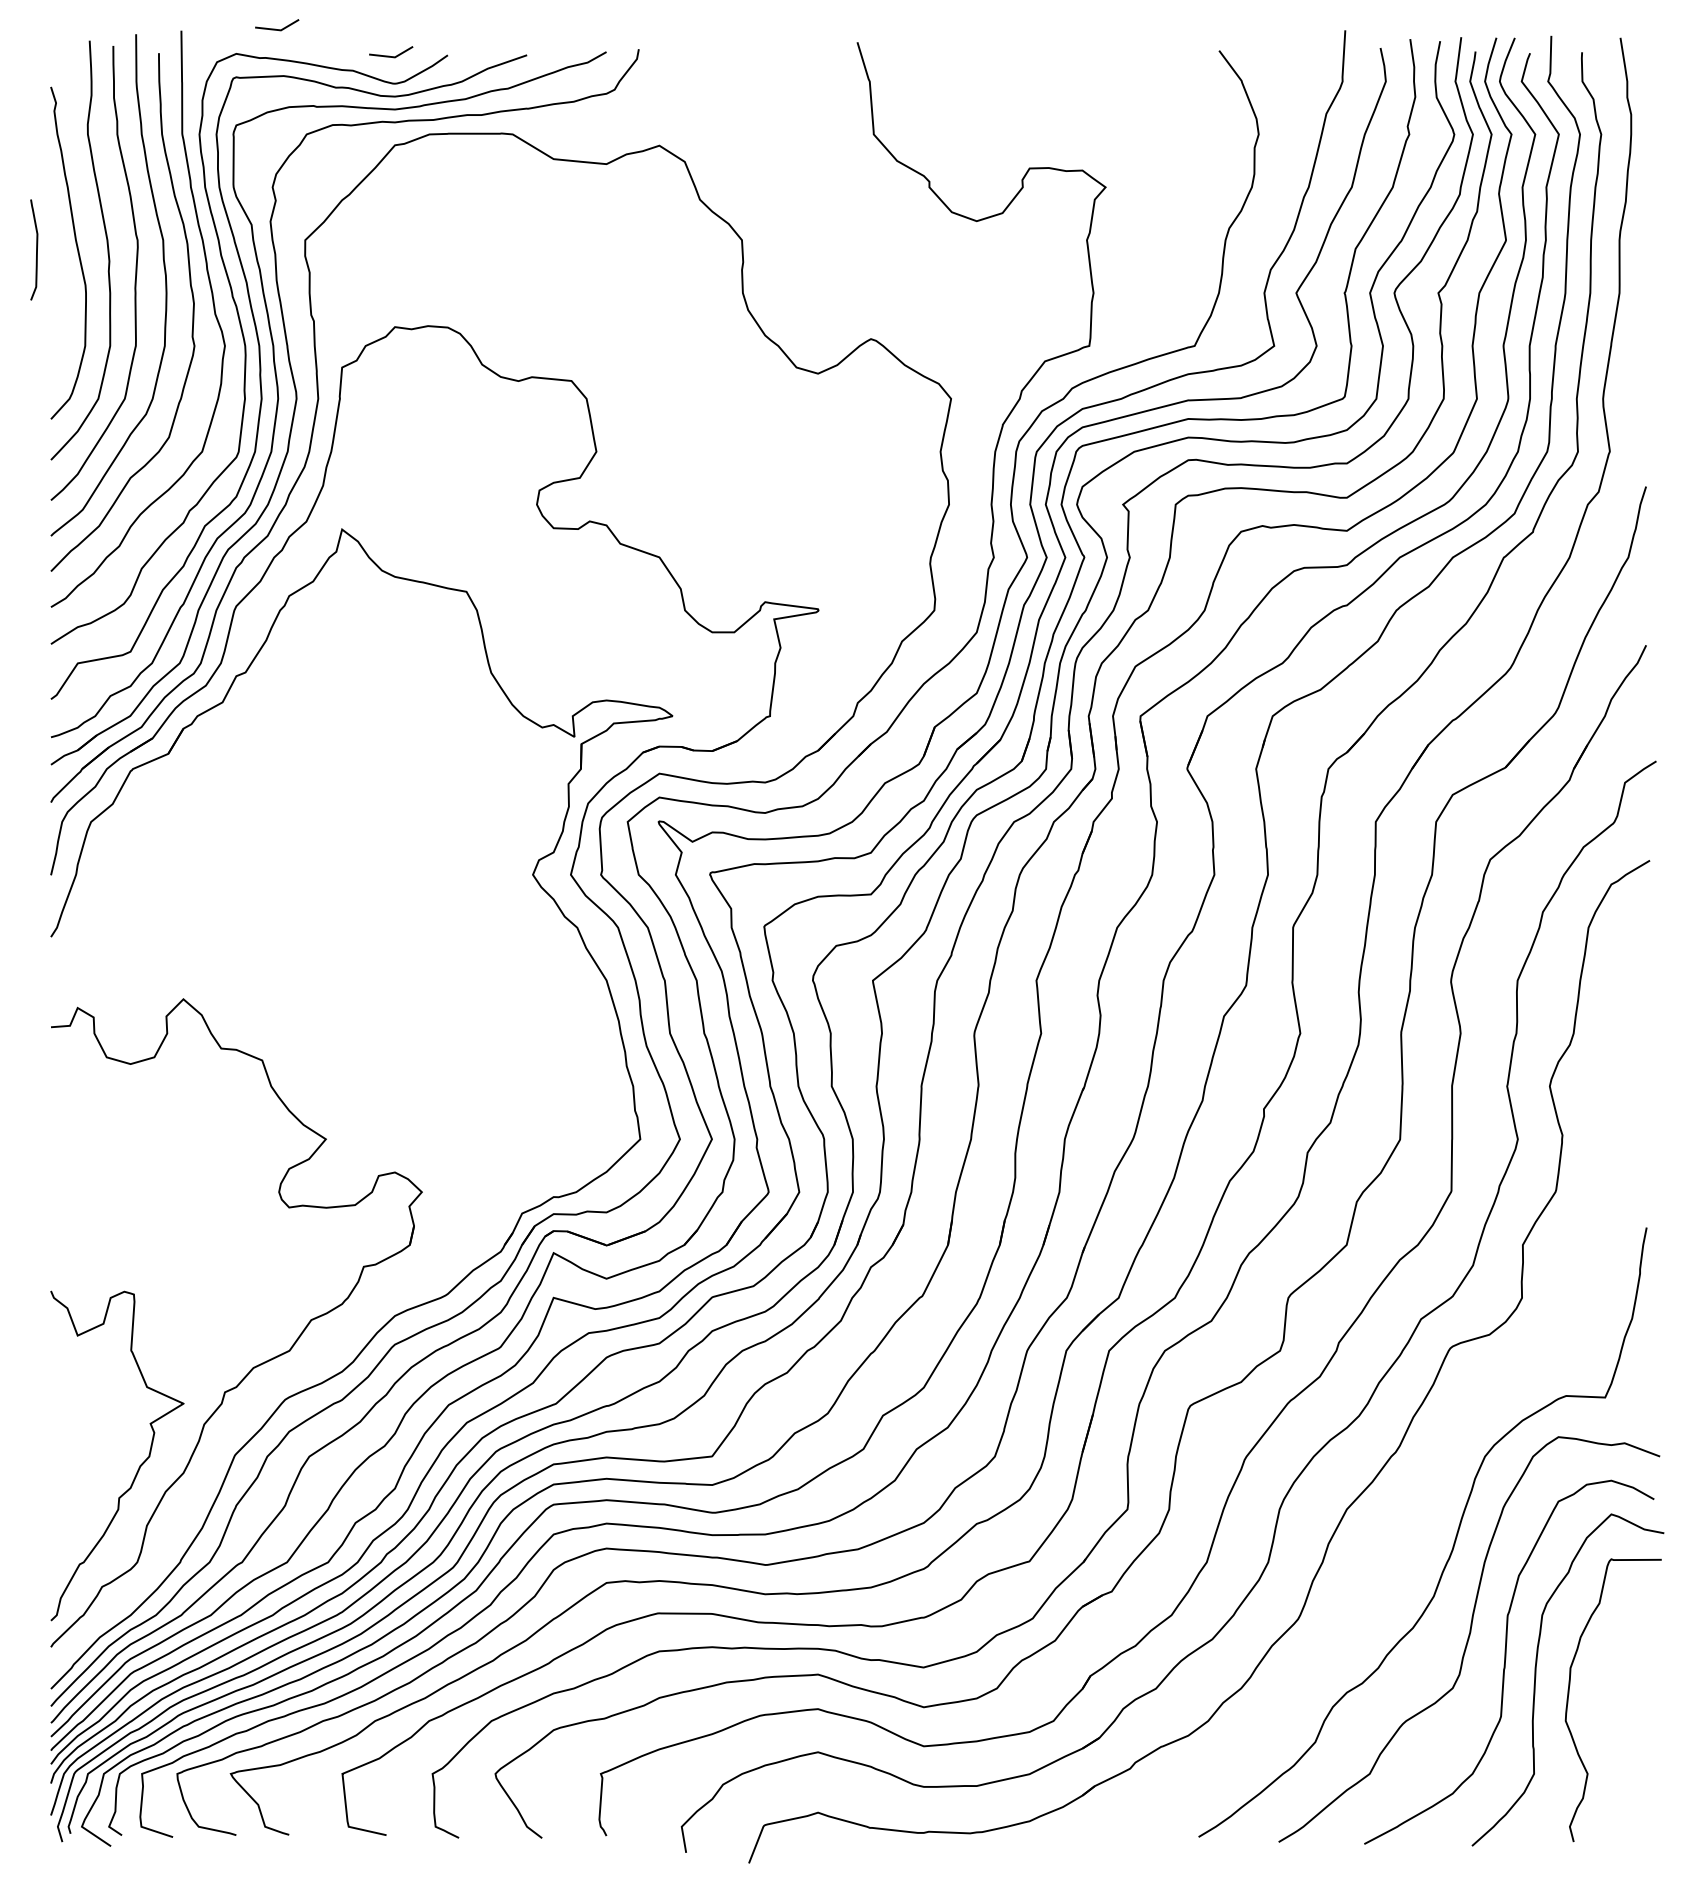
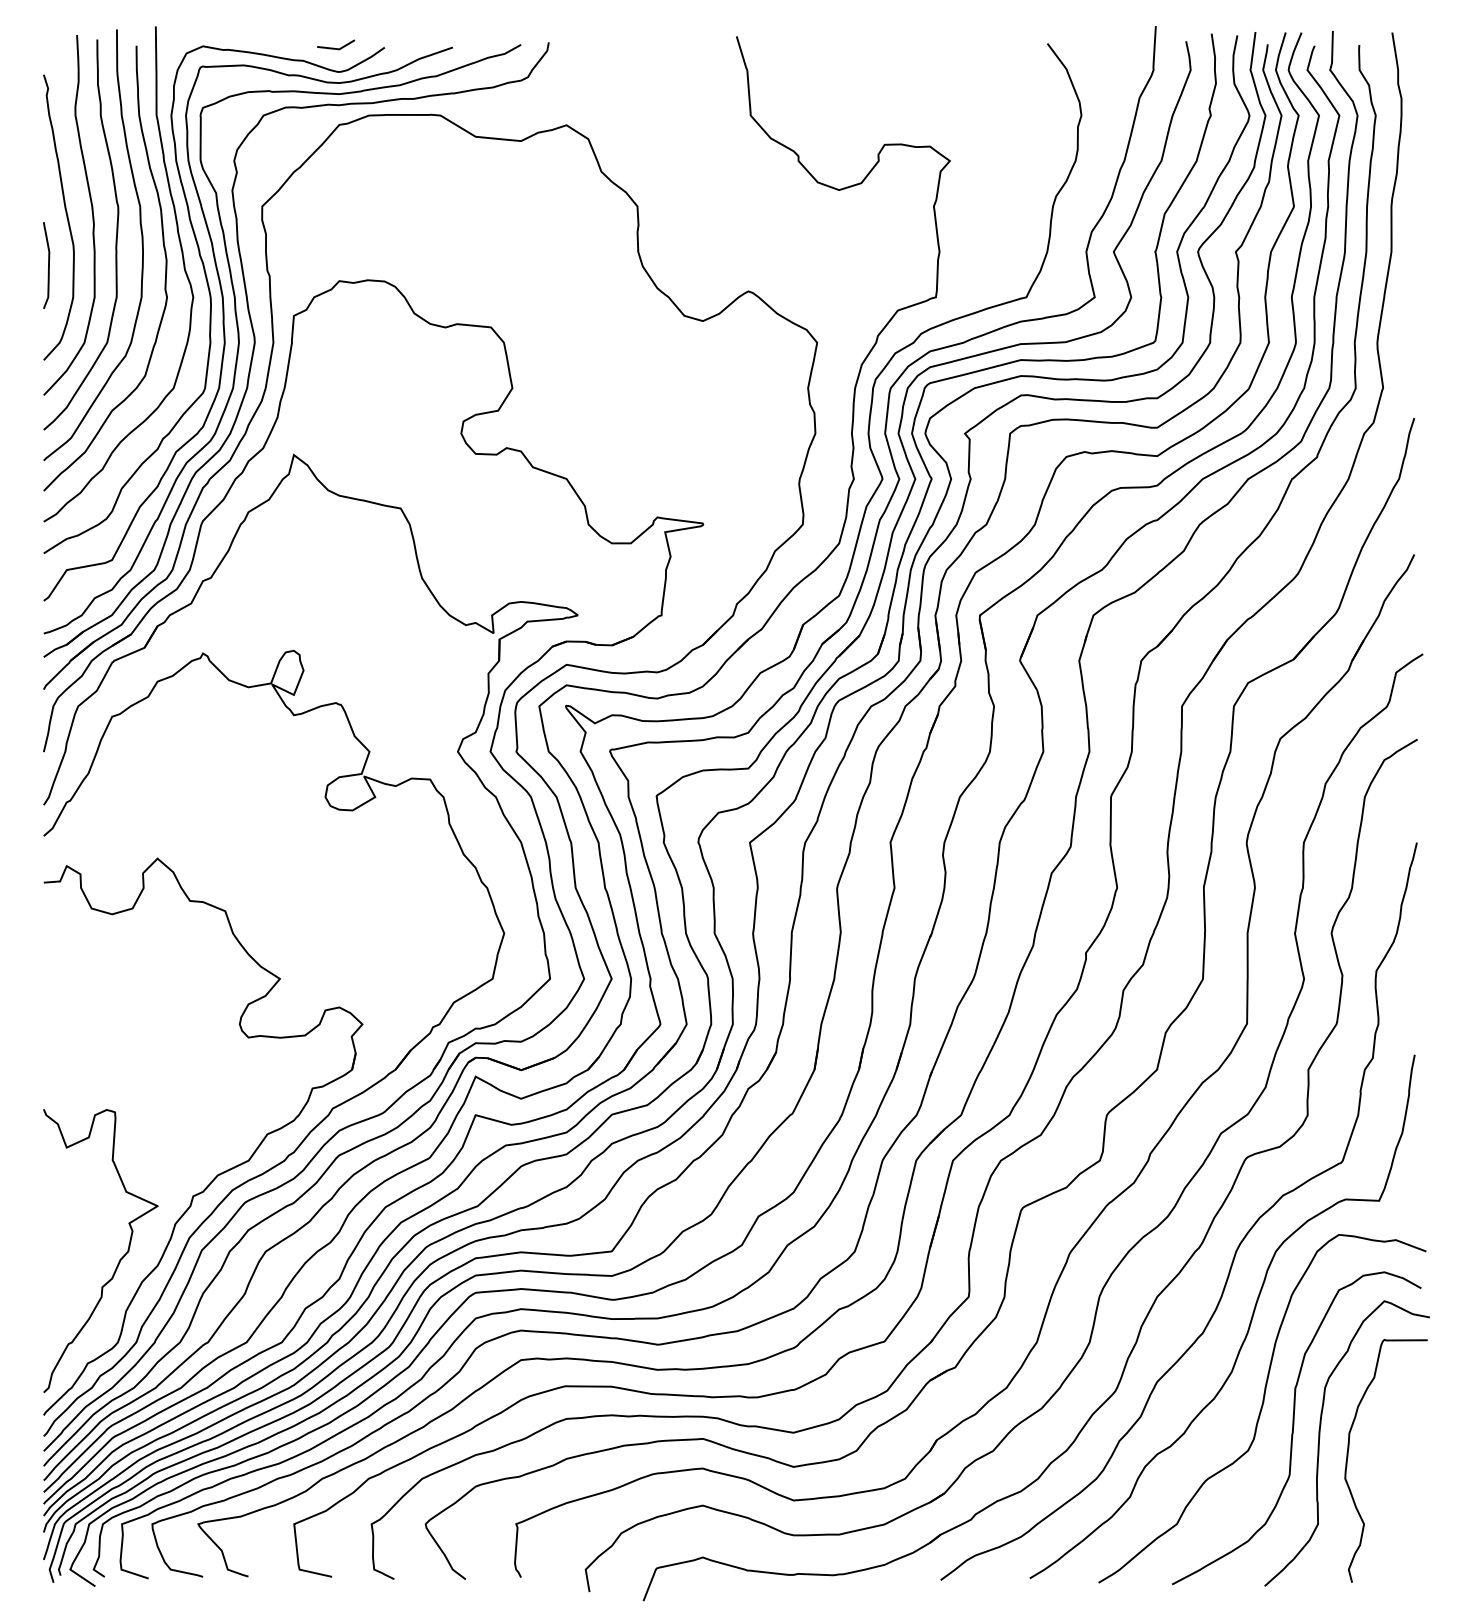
line: (275, 28) -> (236, 24), removed
curve: (36, 249) -> (48, 265), moved
part: (386, 1289) -> (332, 1107), added
curve: (1443, 1445) -> (1240, 1242), added

